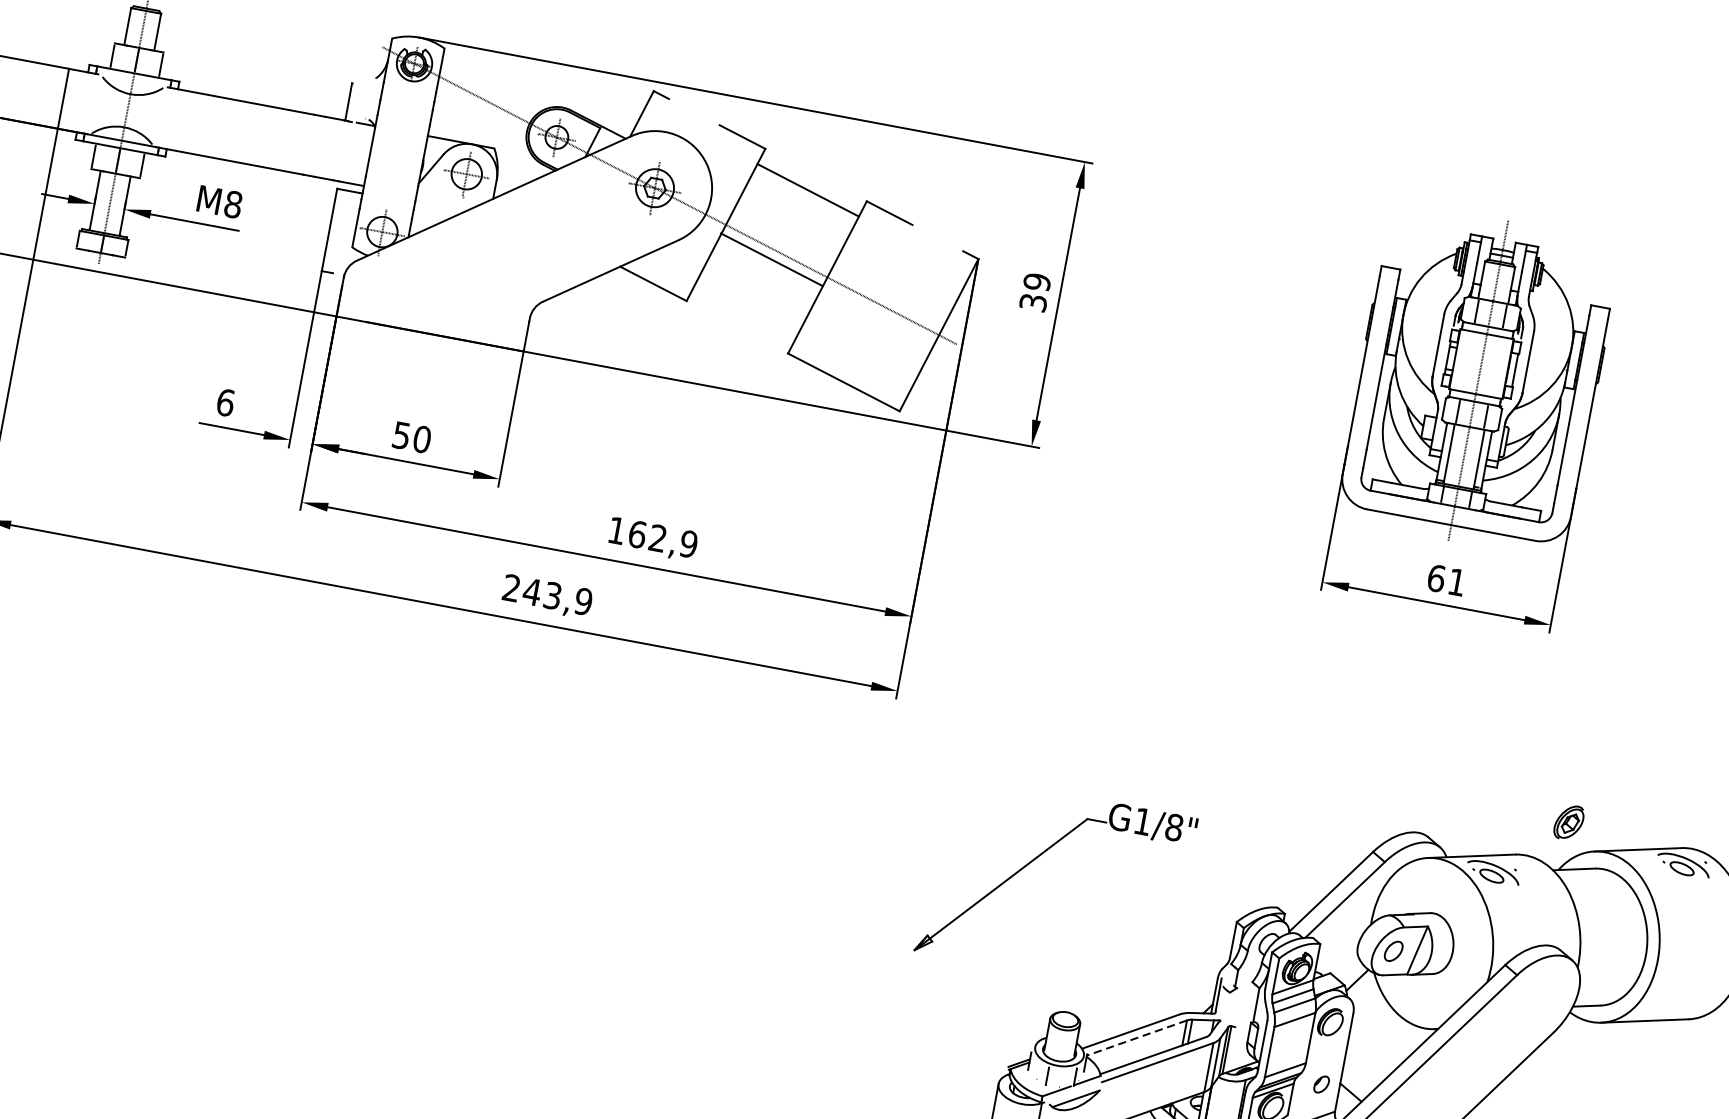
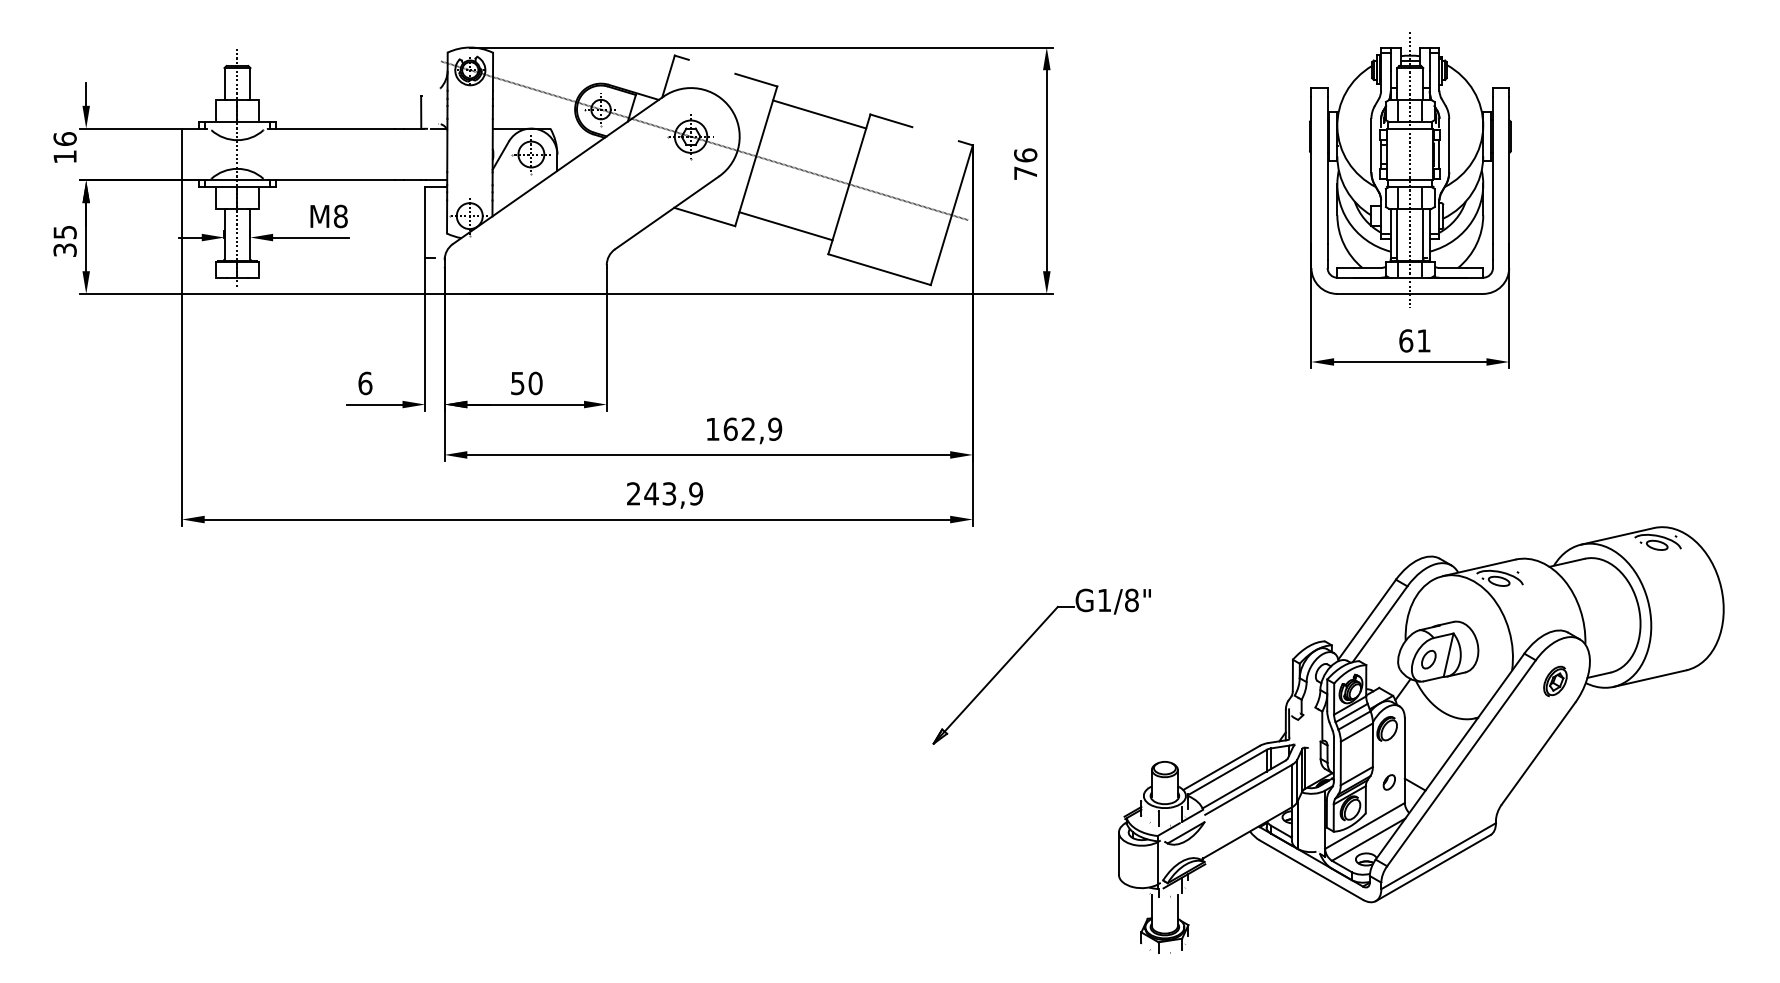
line: (771, 259) -> (785, 226), moved
text: (1035, 291) -> (1025, 163), 39 -> 76
part: (1569, 822) -> (1555, 681), moved
part: (1037, 858) -> (1022, 647), moved
line: (1136, 1038) -> (1227, 772), dashed -> solid

